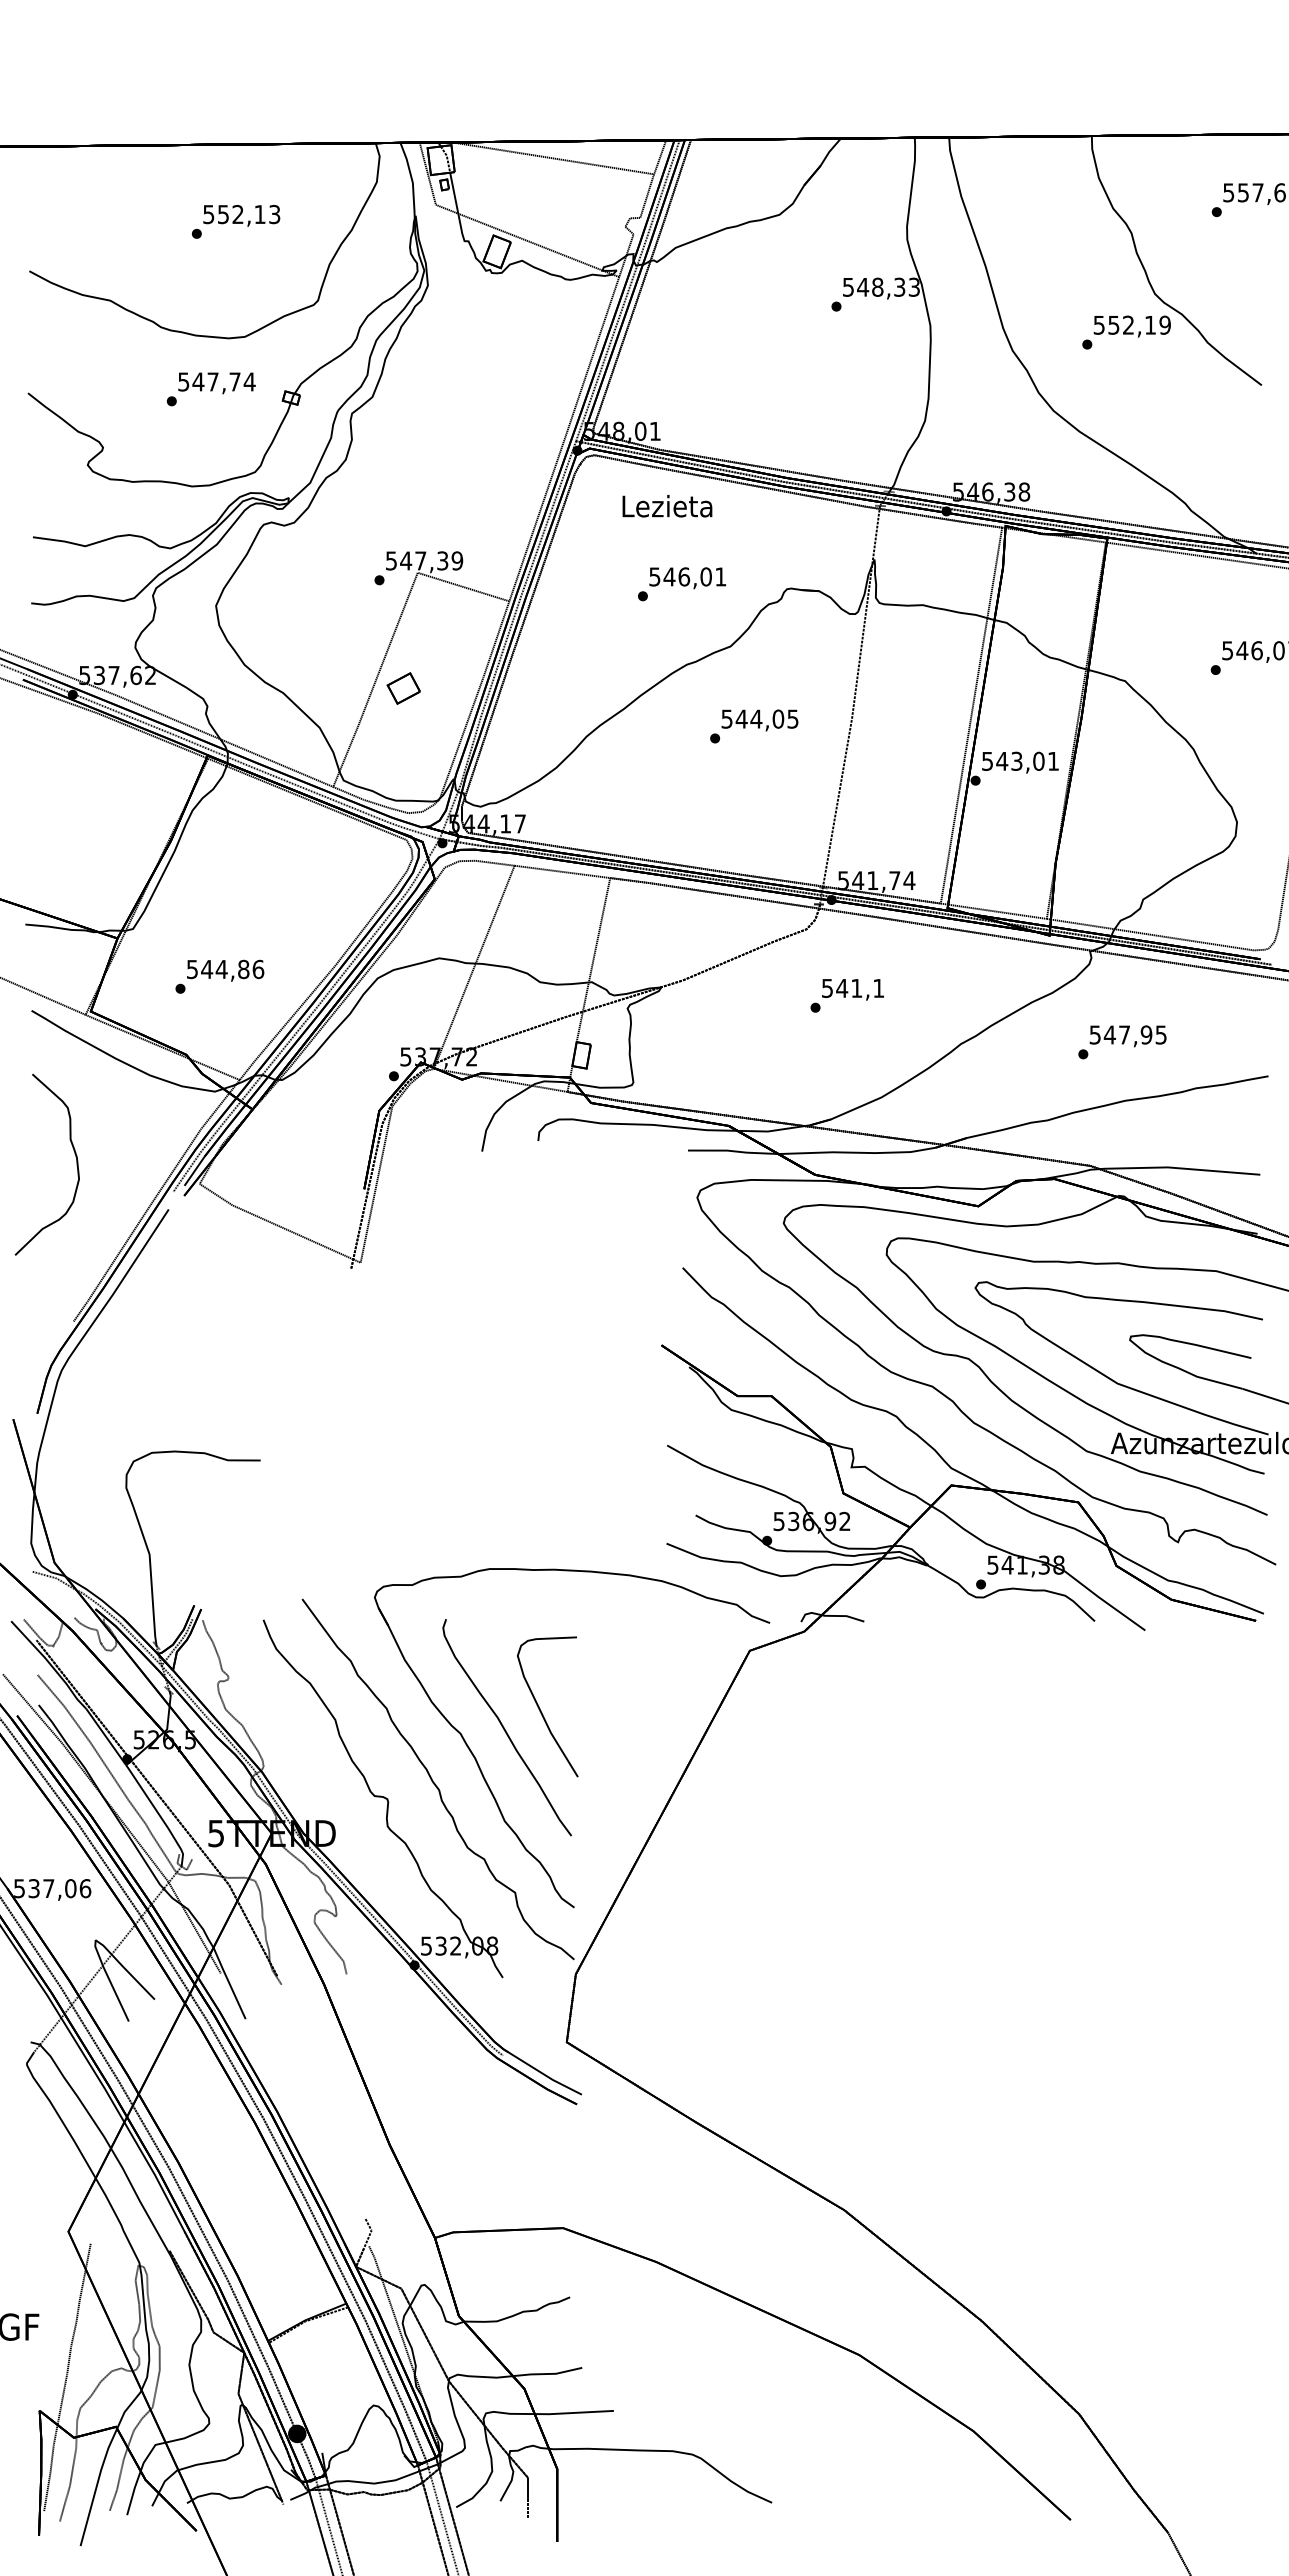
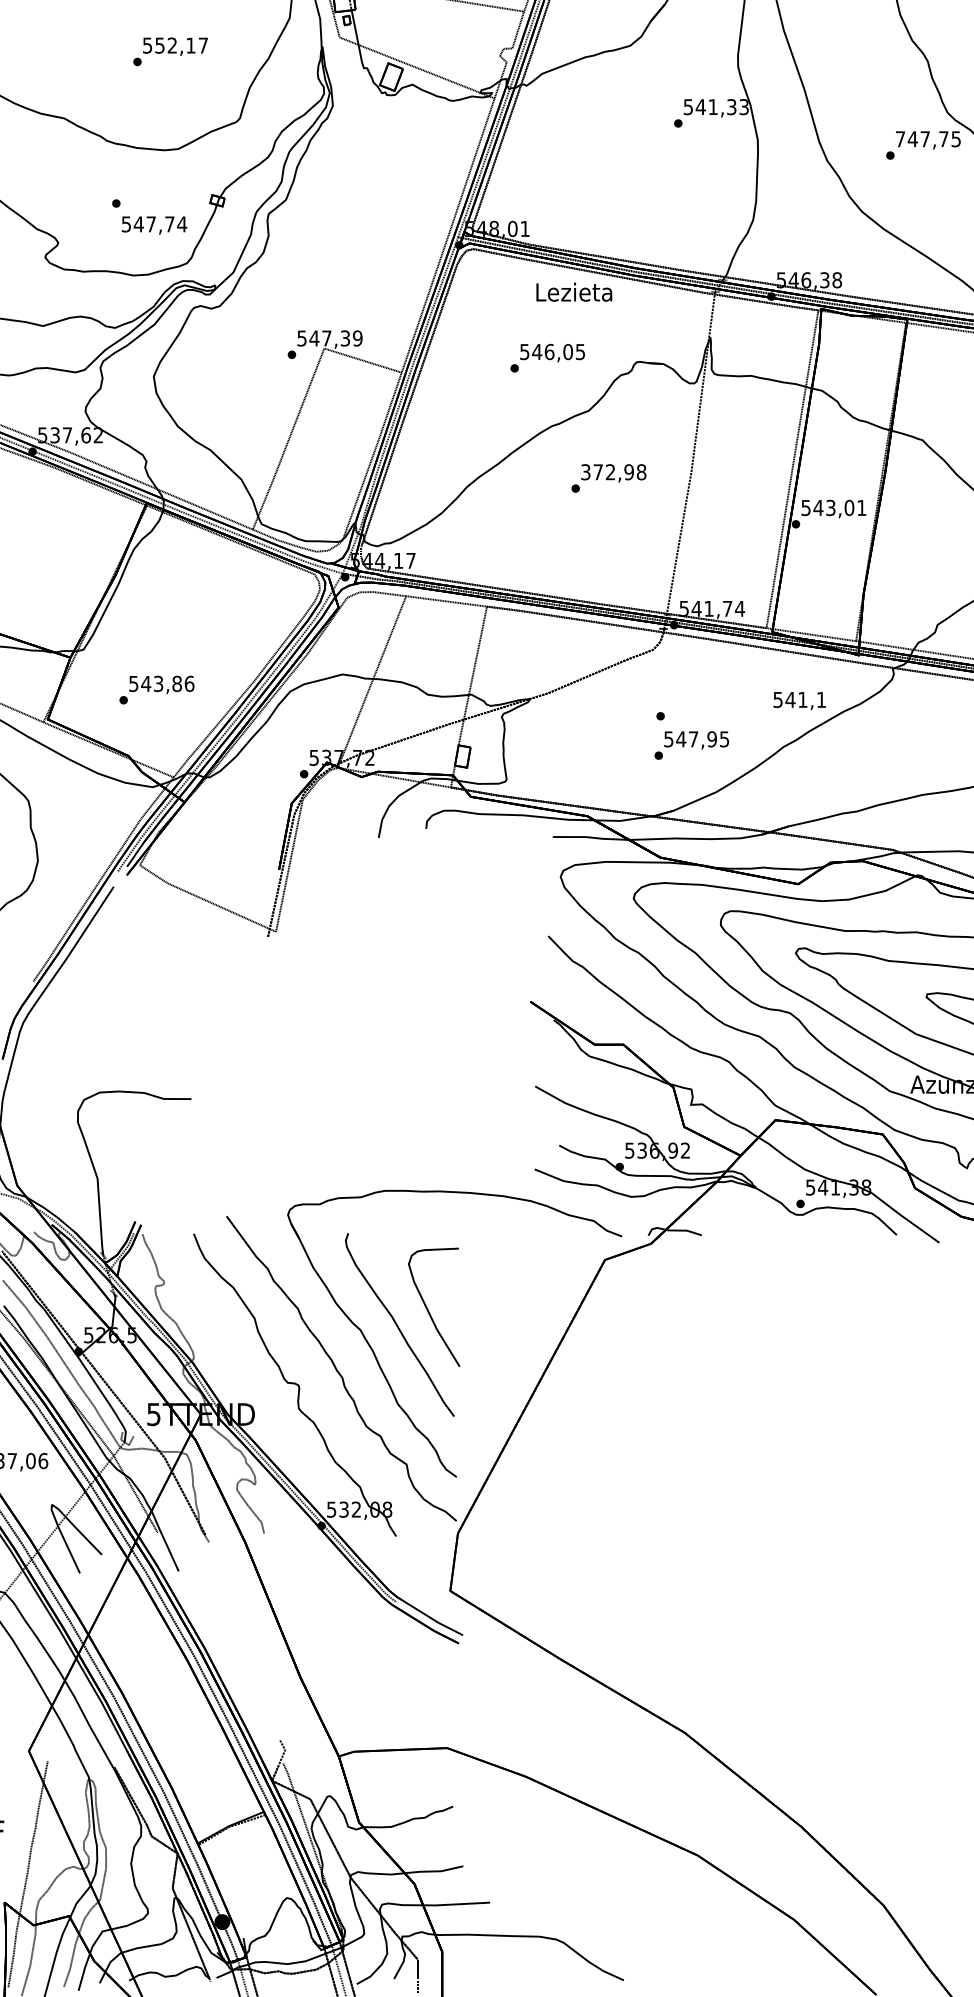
text: (274, 214) -> (203, 45), 552,13 -> 552,17
text: (877, 286) -> (713, 106), 548,33 -> 541,33
text: (1131, 324) -> (927, 138), 552,19 -> 747,75
text: (216, 383) -> (154, 225), moved
text: (667, 506) -> (574, 292), moved
text: (720, 576) -> (580, 351), 546,01 -> 546,05
part: (403, 688) -> (312, 446), removed
text: (760, 718) -> (614, 471), 544,05 -> 372,98
text: (221, 969) -> (158, 683), 544,86 -> 543,86
text: (852, 989) -> (799, 700), moved
text: (1122, 1042) -> (691, 745), moved

